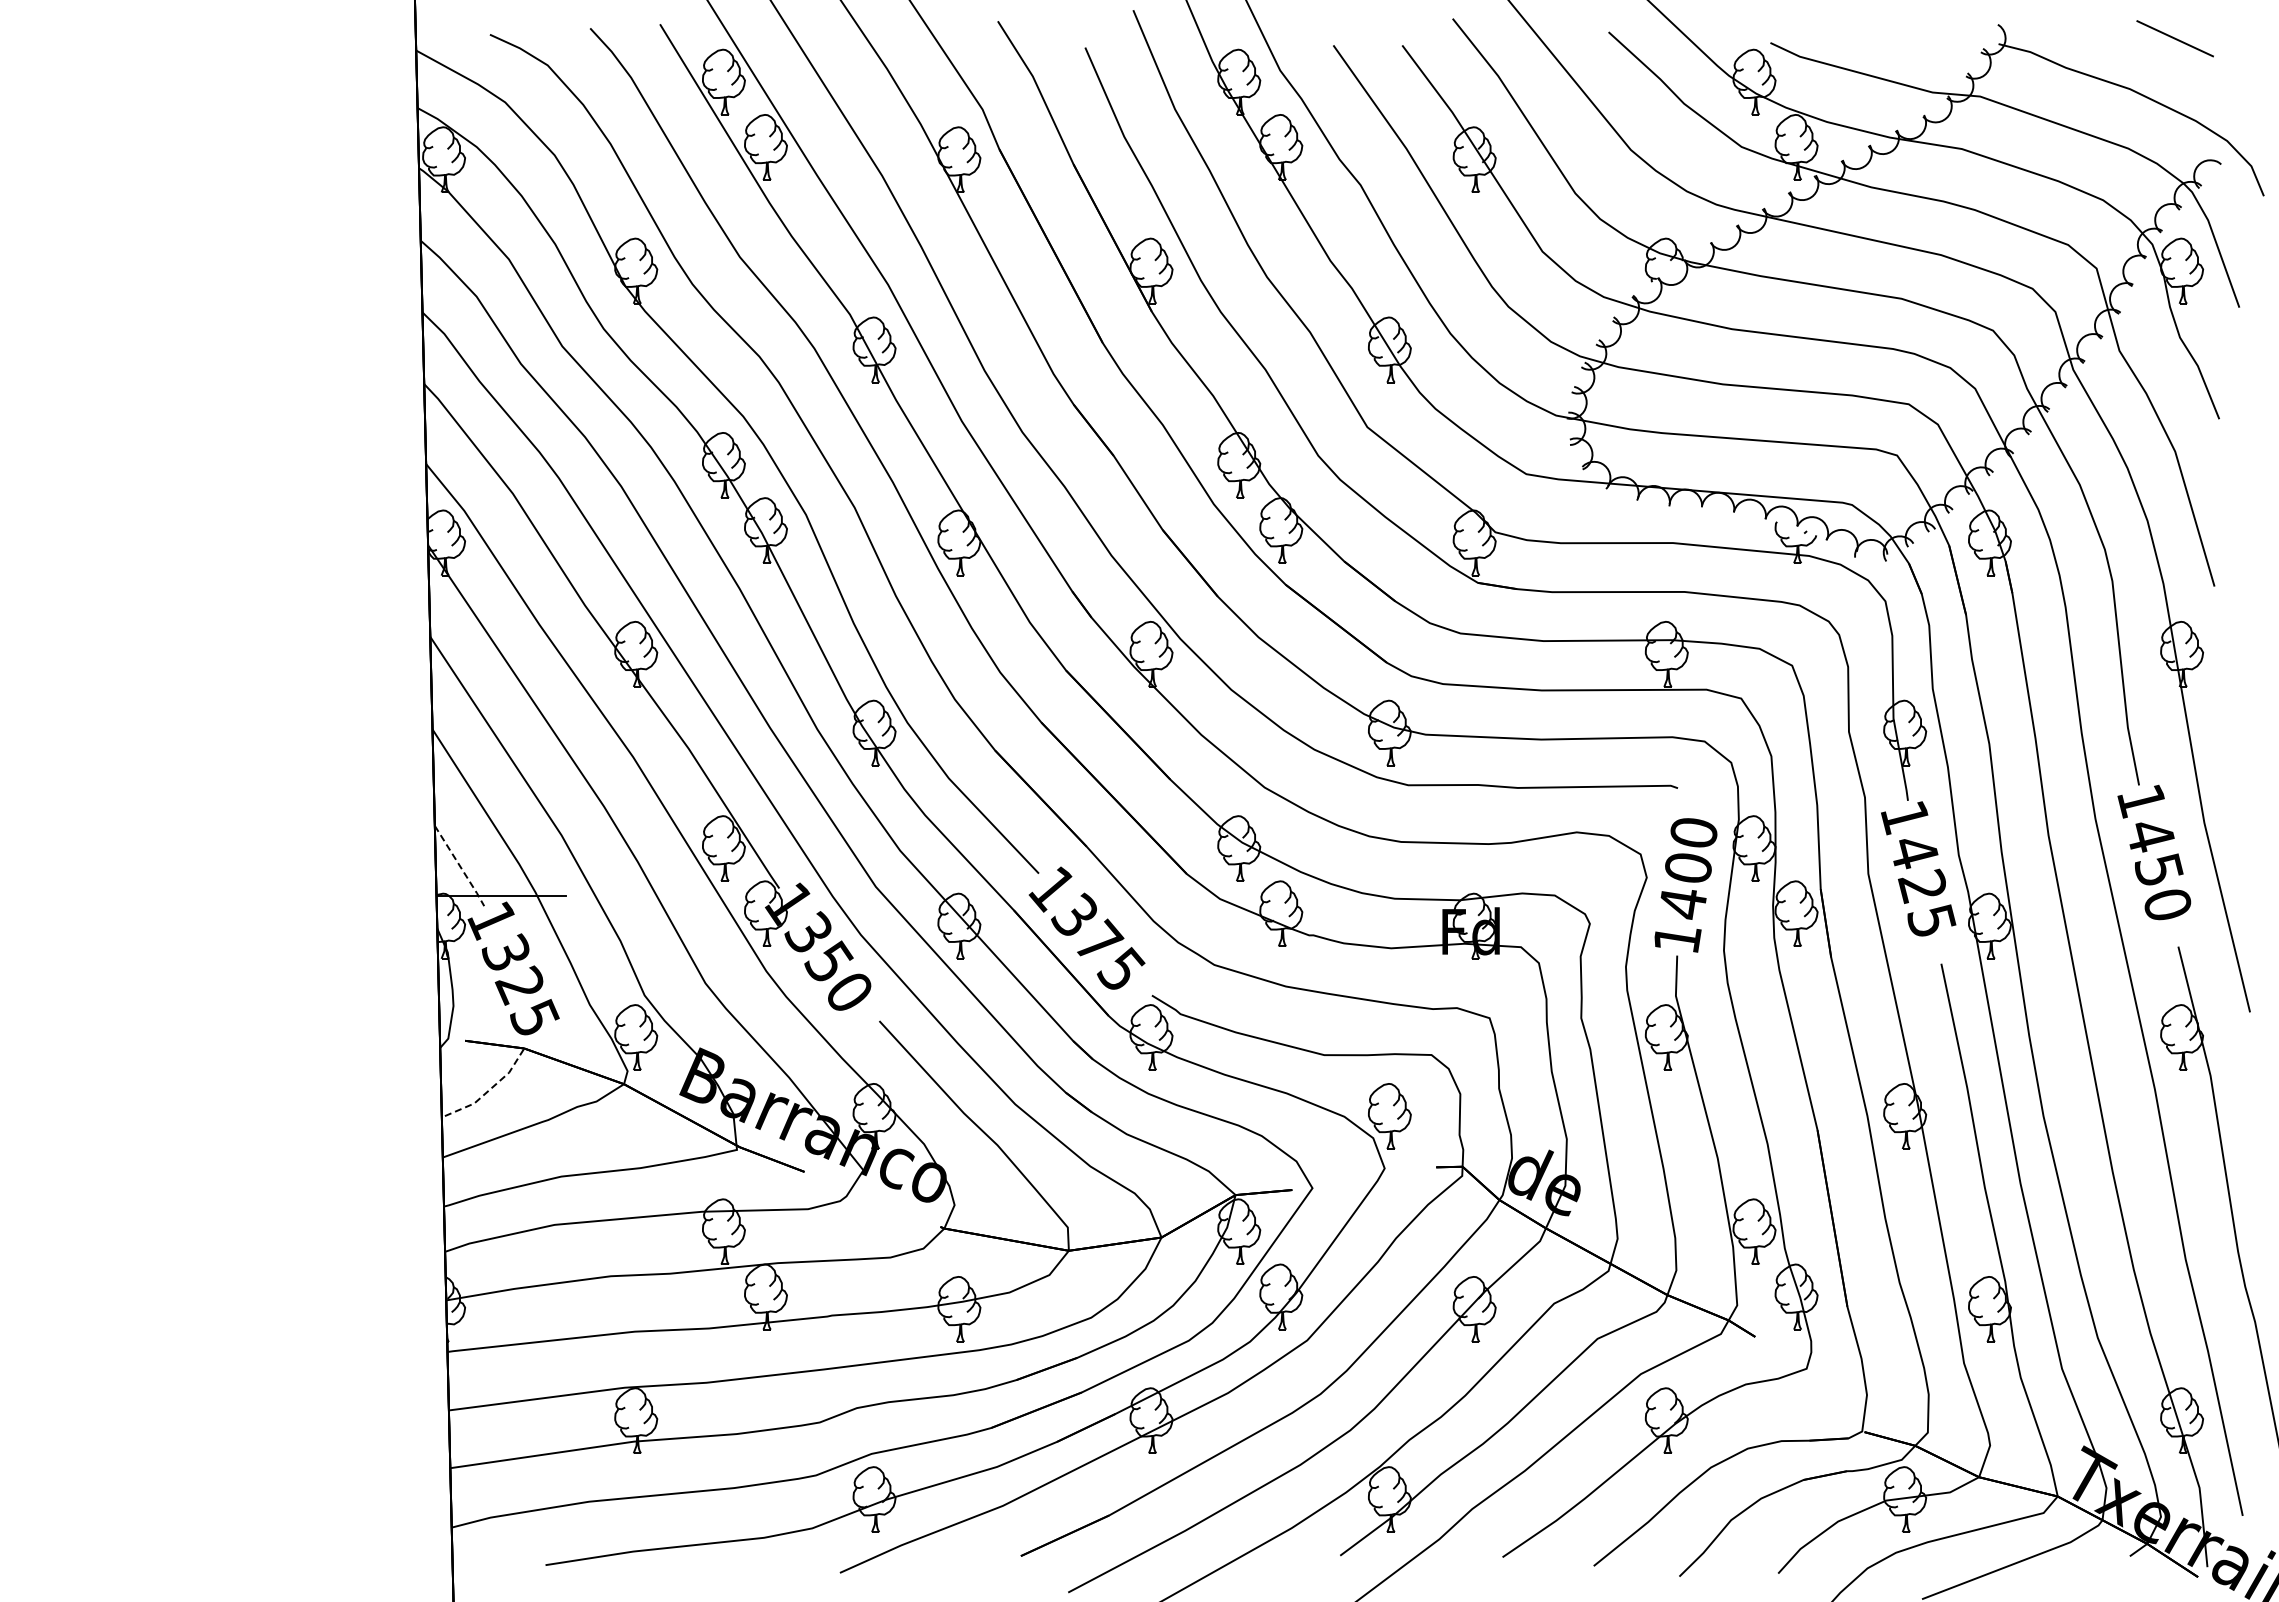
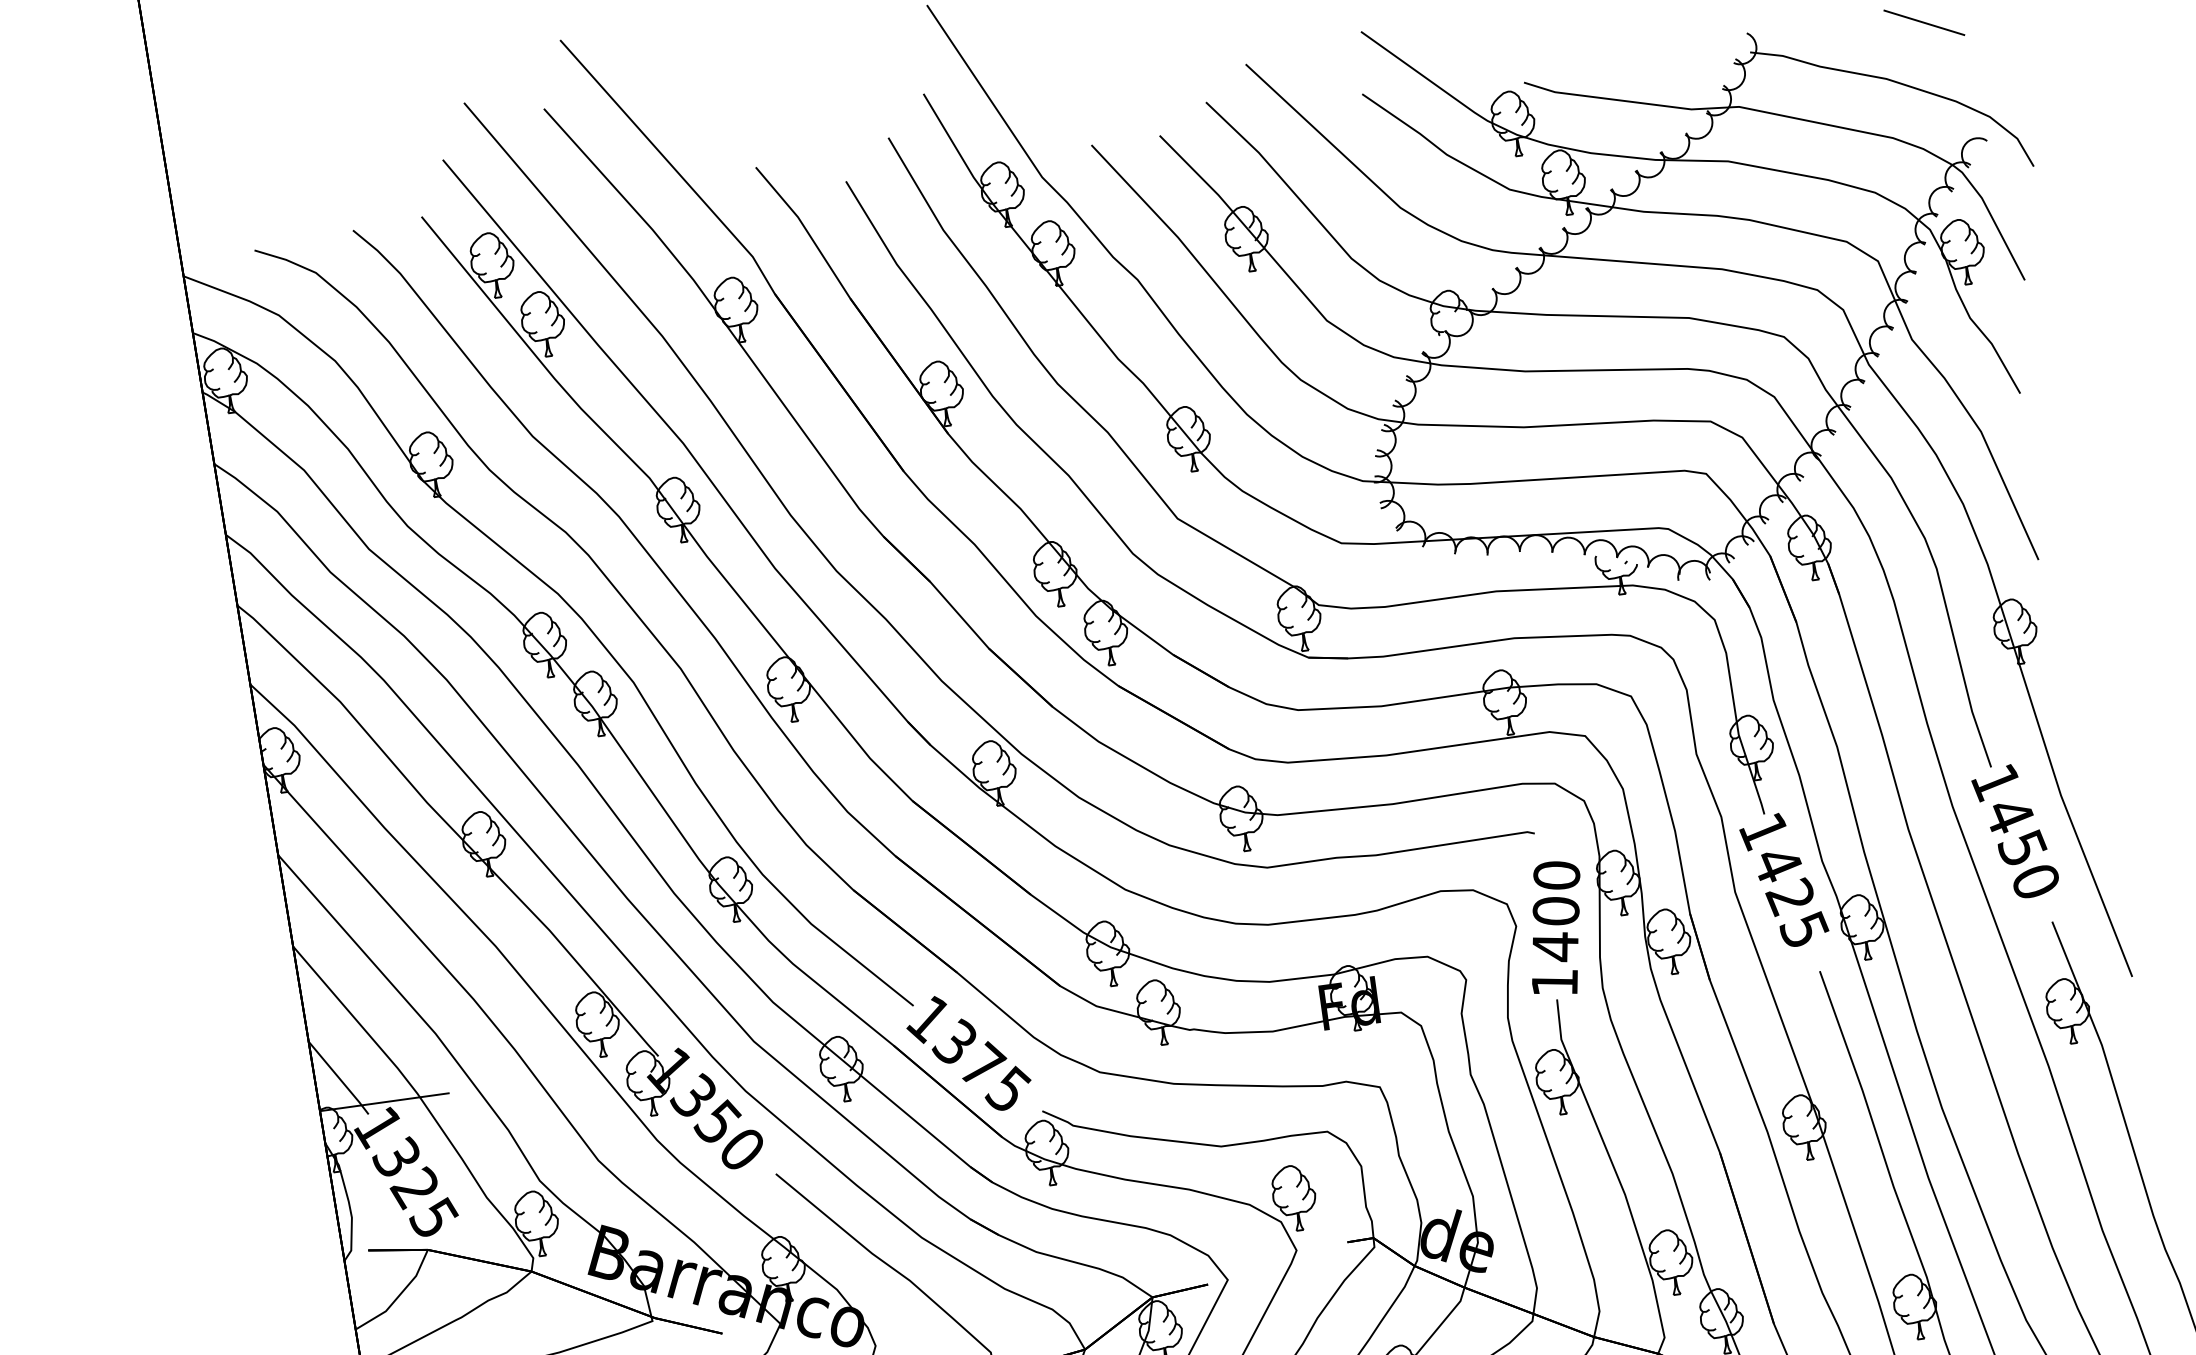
line: (460, 866) -> (339, 1078), dashed -> solid
line: (488, 1091) -> (398, 1297), dashed -> solid

